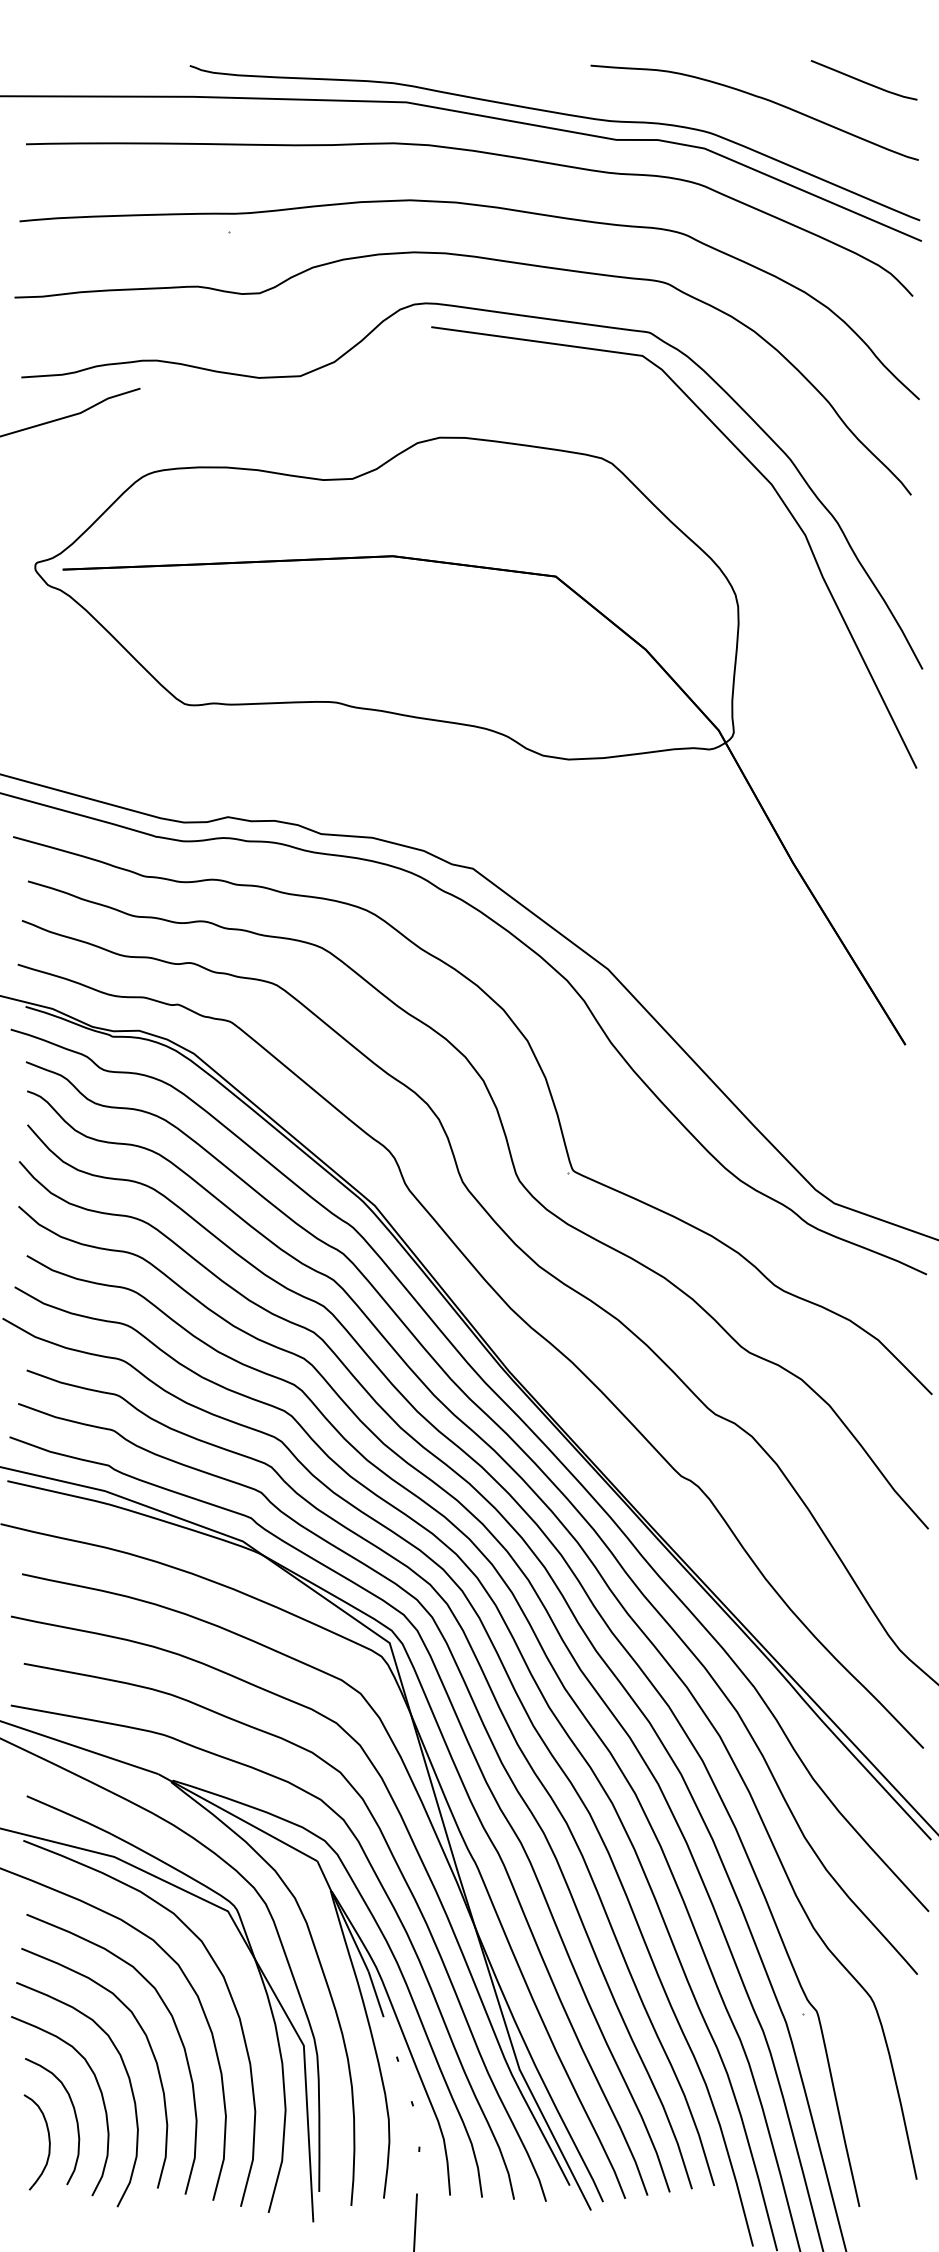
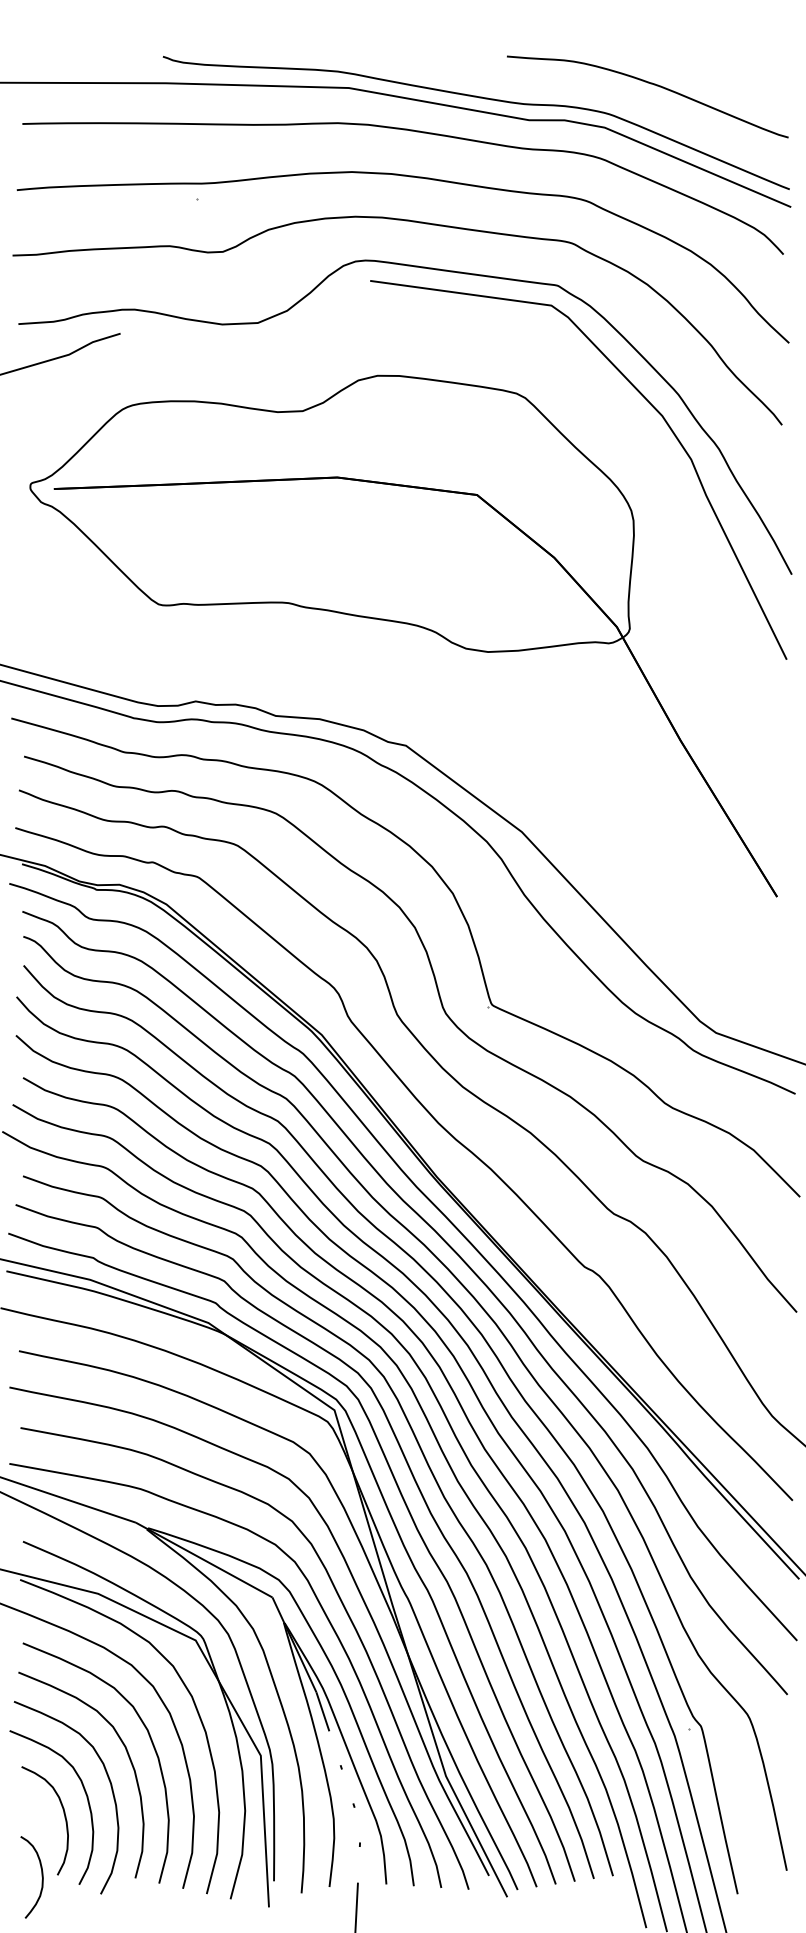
curve: (862, 80) -> (740, 69), removed
curve: (48, 2142) -> (41, 1877), moved

